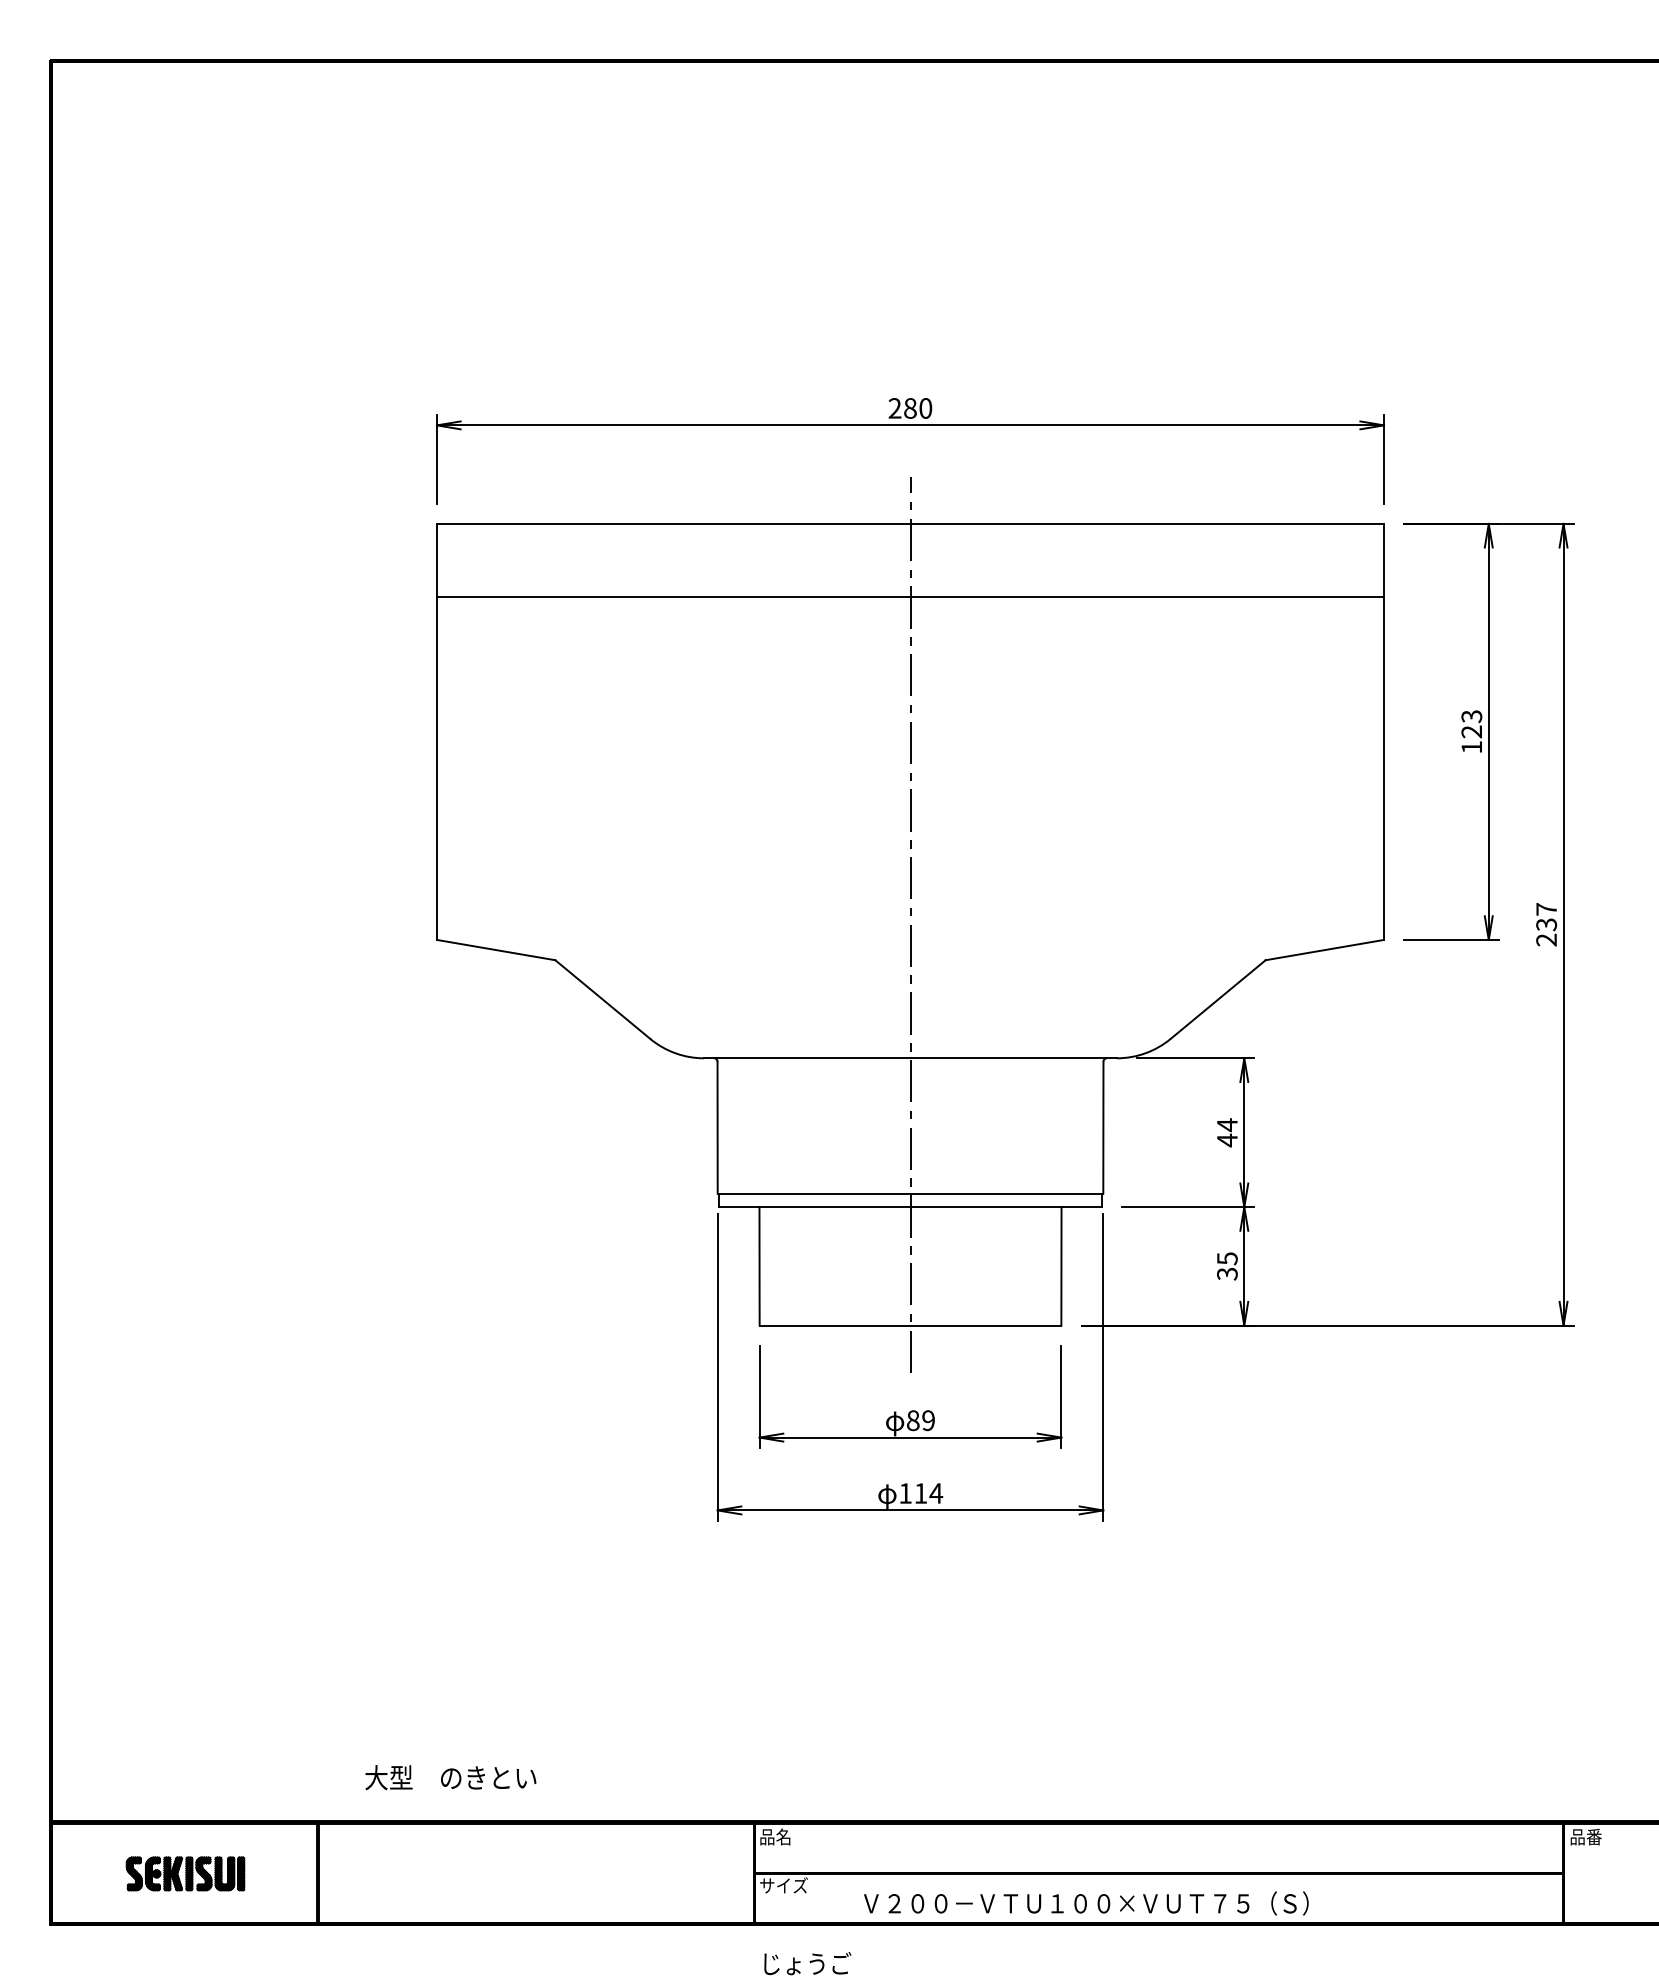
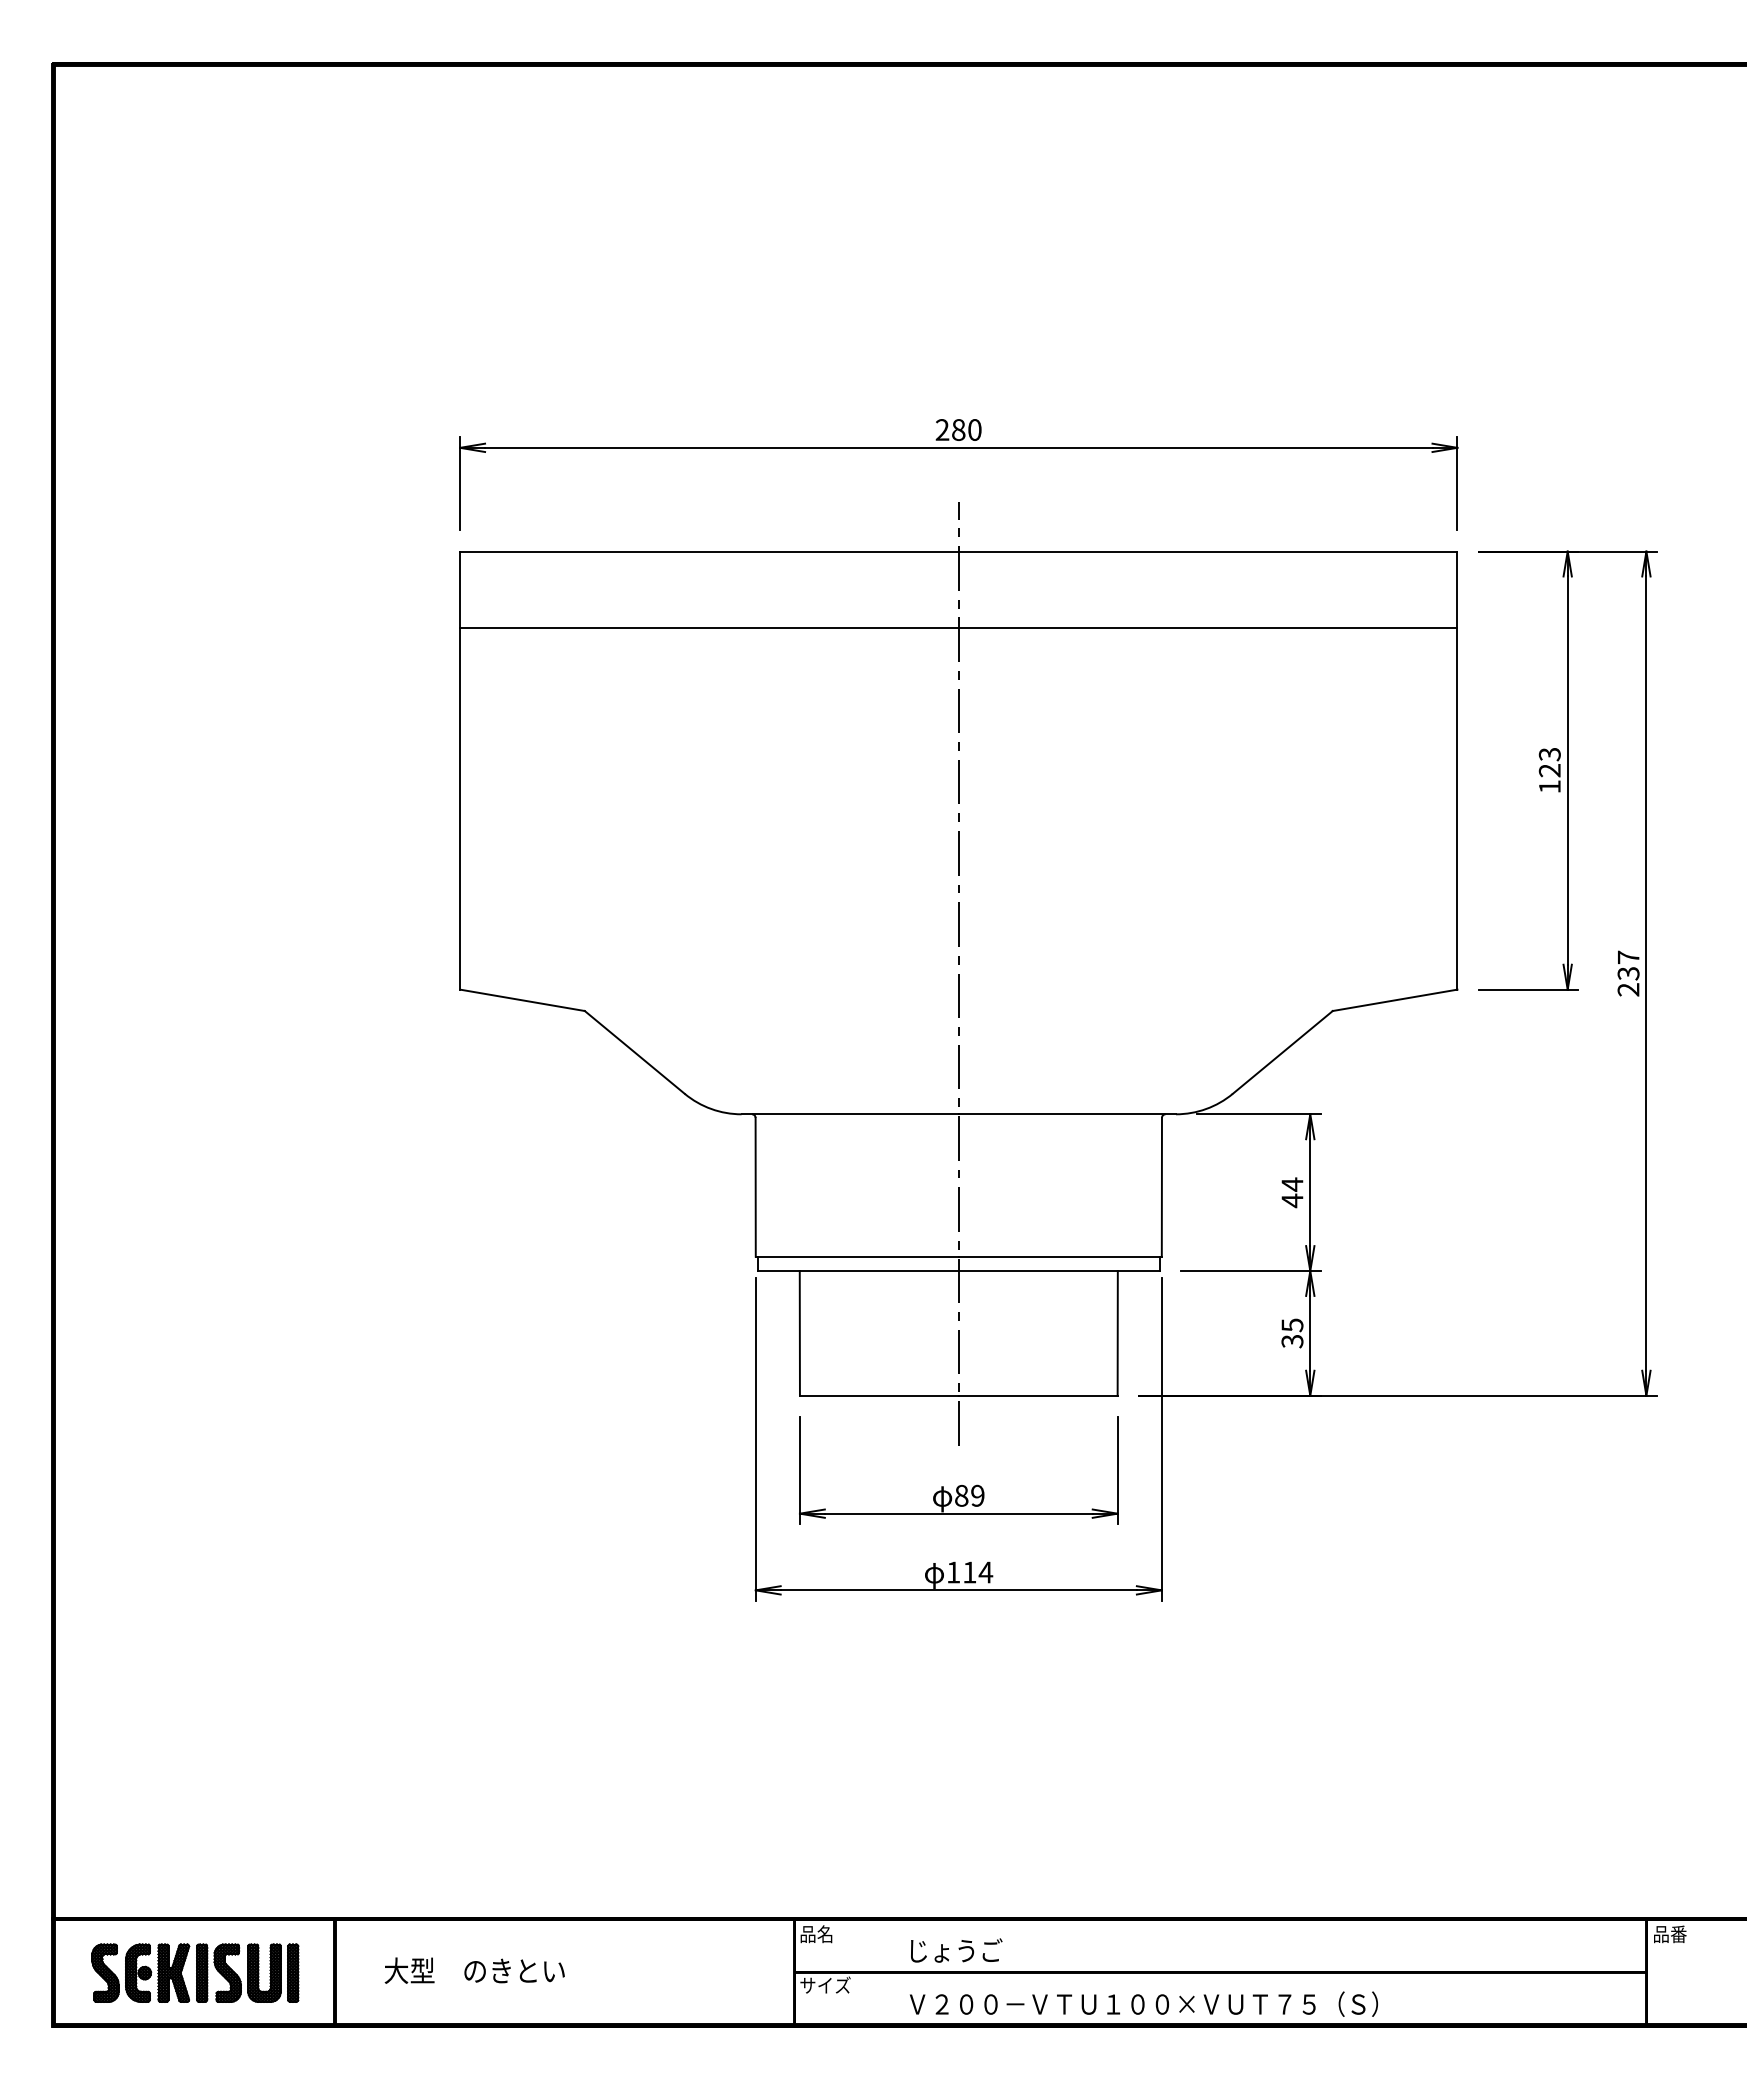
text: (450, 1777) -> (474, 1970), moved
part: (185, 1873) -> (195, 1972), size x1.67
text: (807, 1963) -> (956, 1950), moved

